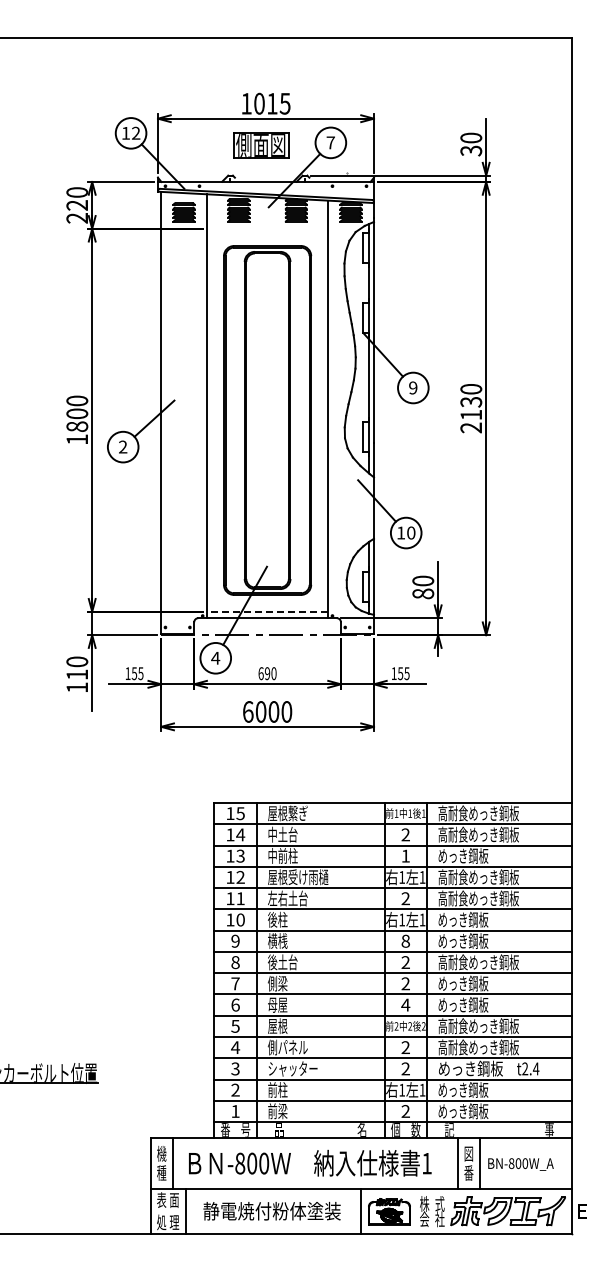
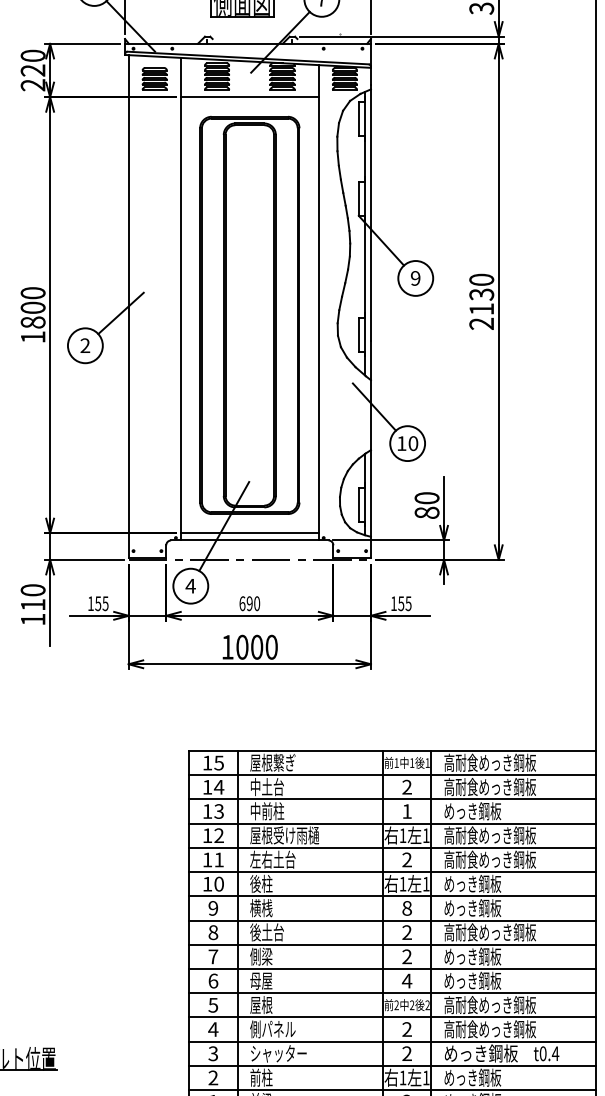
line: (267, 228) -> (249, 96), added
line: (267, 611) -> (249, 532), dashed -> solid
text: (248, 711) -> (228, 646), 6000 -> 1000
text: (525, 1068) -> (543, 1053), t2.4 -> t0.4

